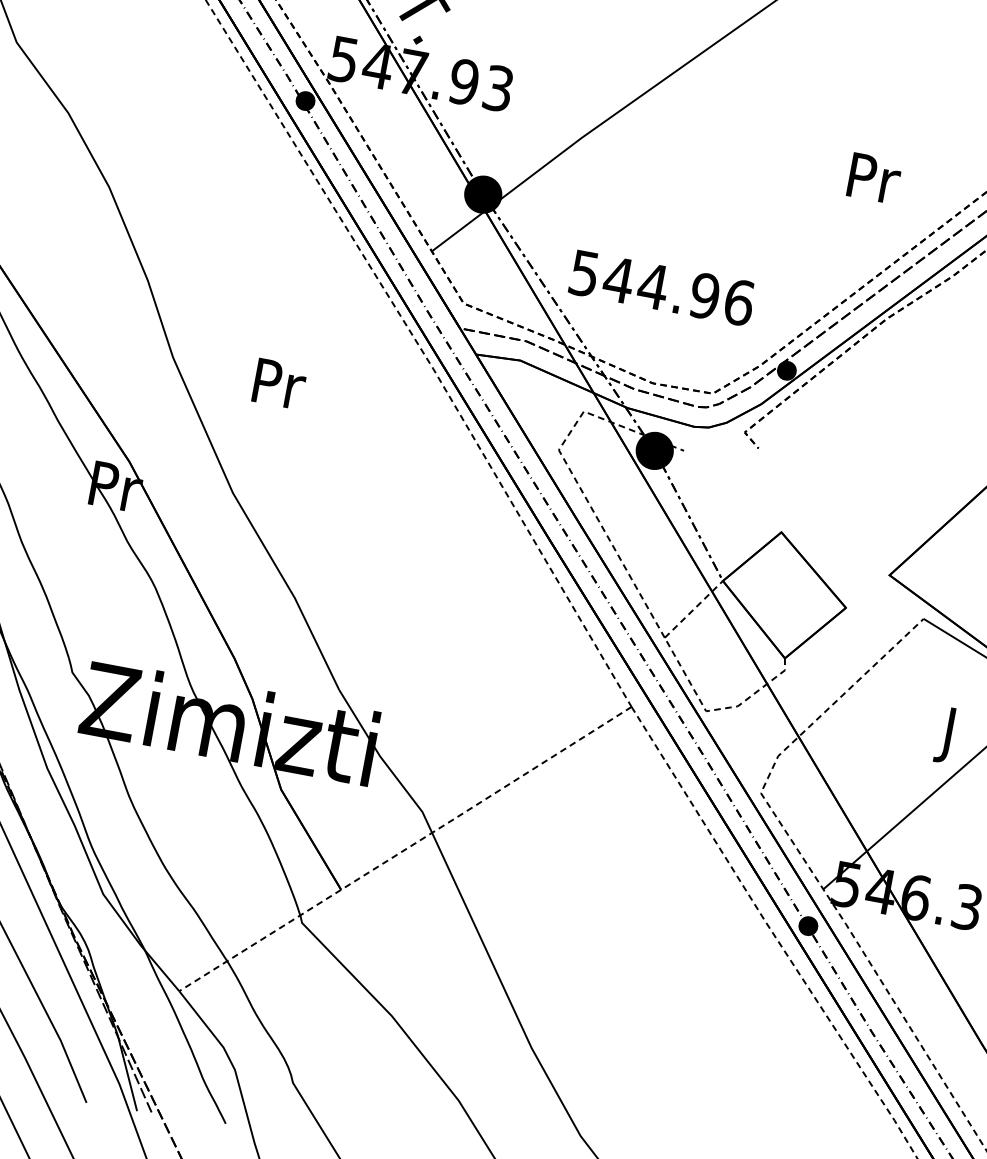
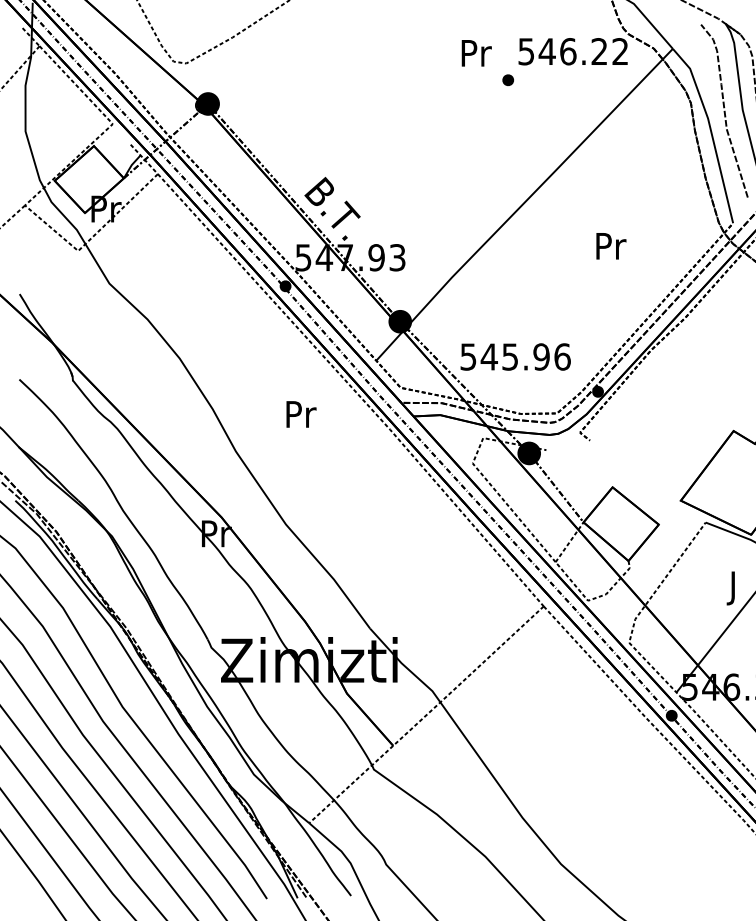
text: (874, 178) -> (611, 246), moved
text: (652, 285) -> (509, 356), 544.96 -> 545.96
text: (279, 384) -> (301, 414), moved

